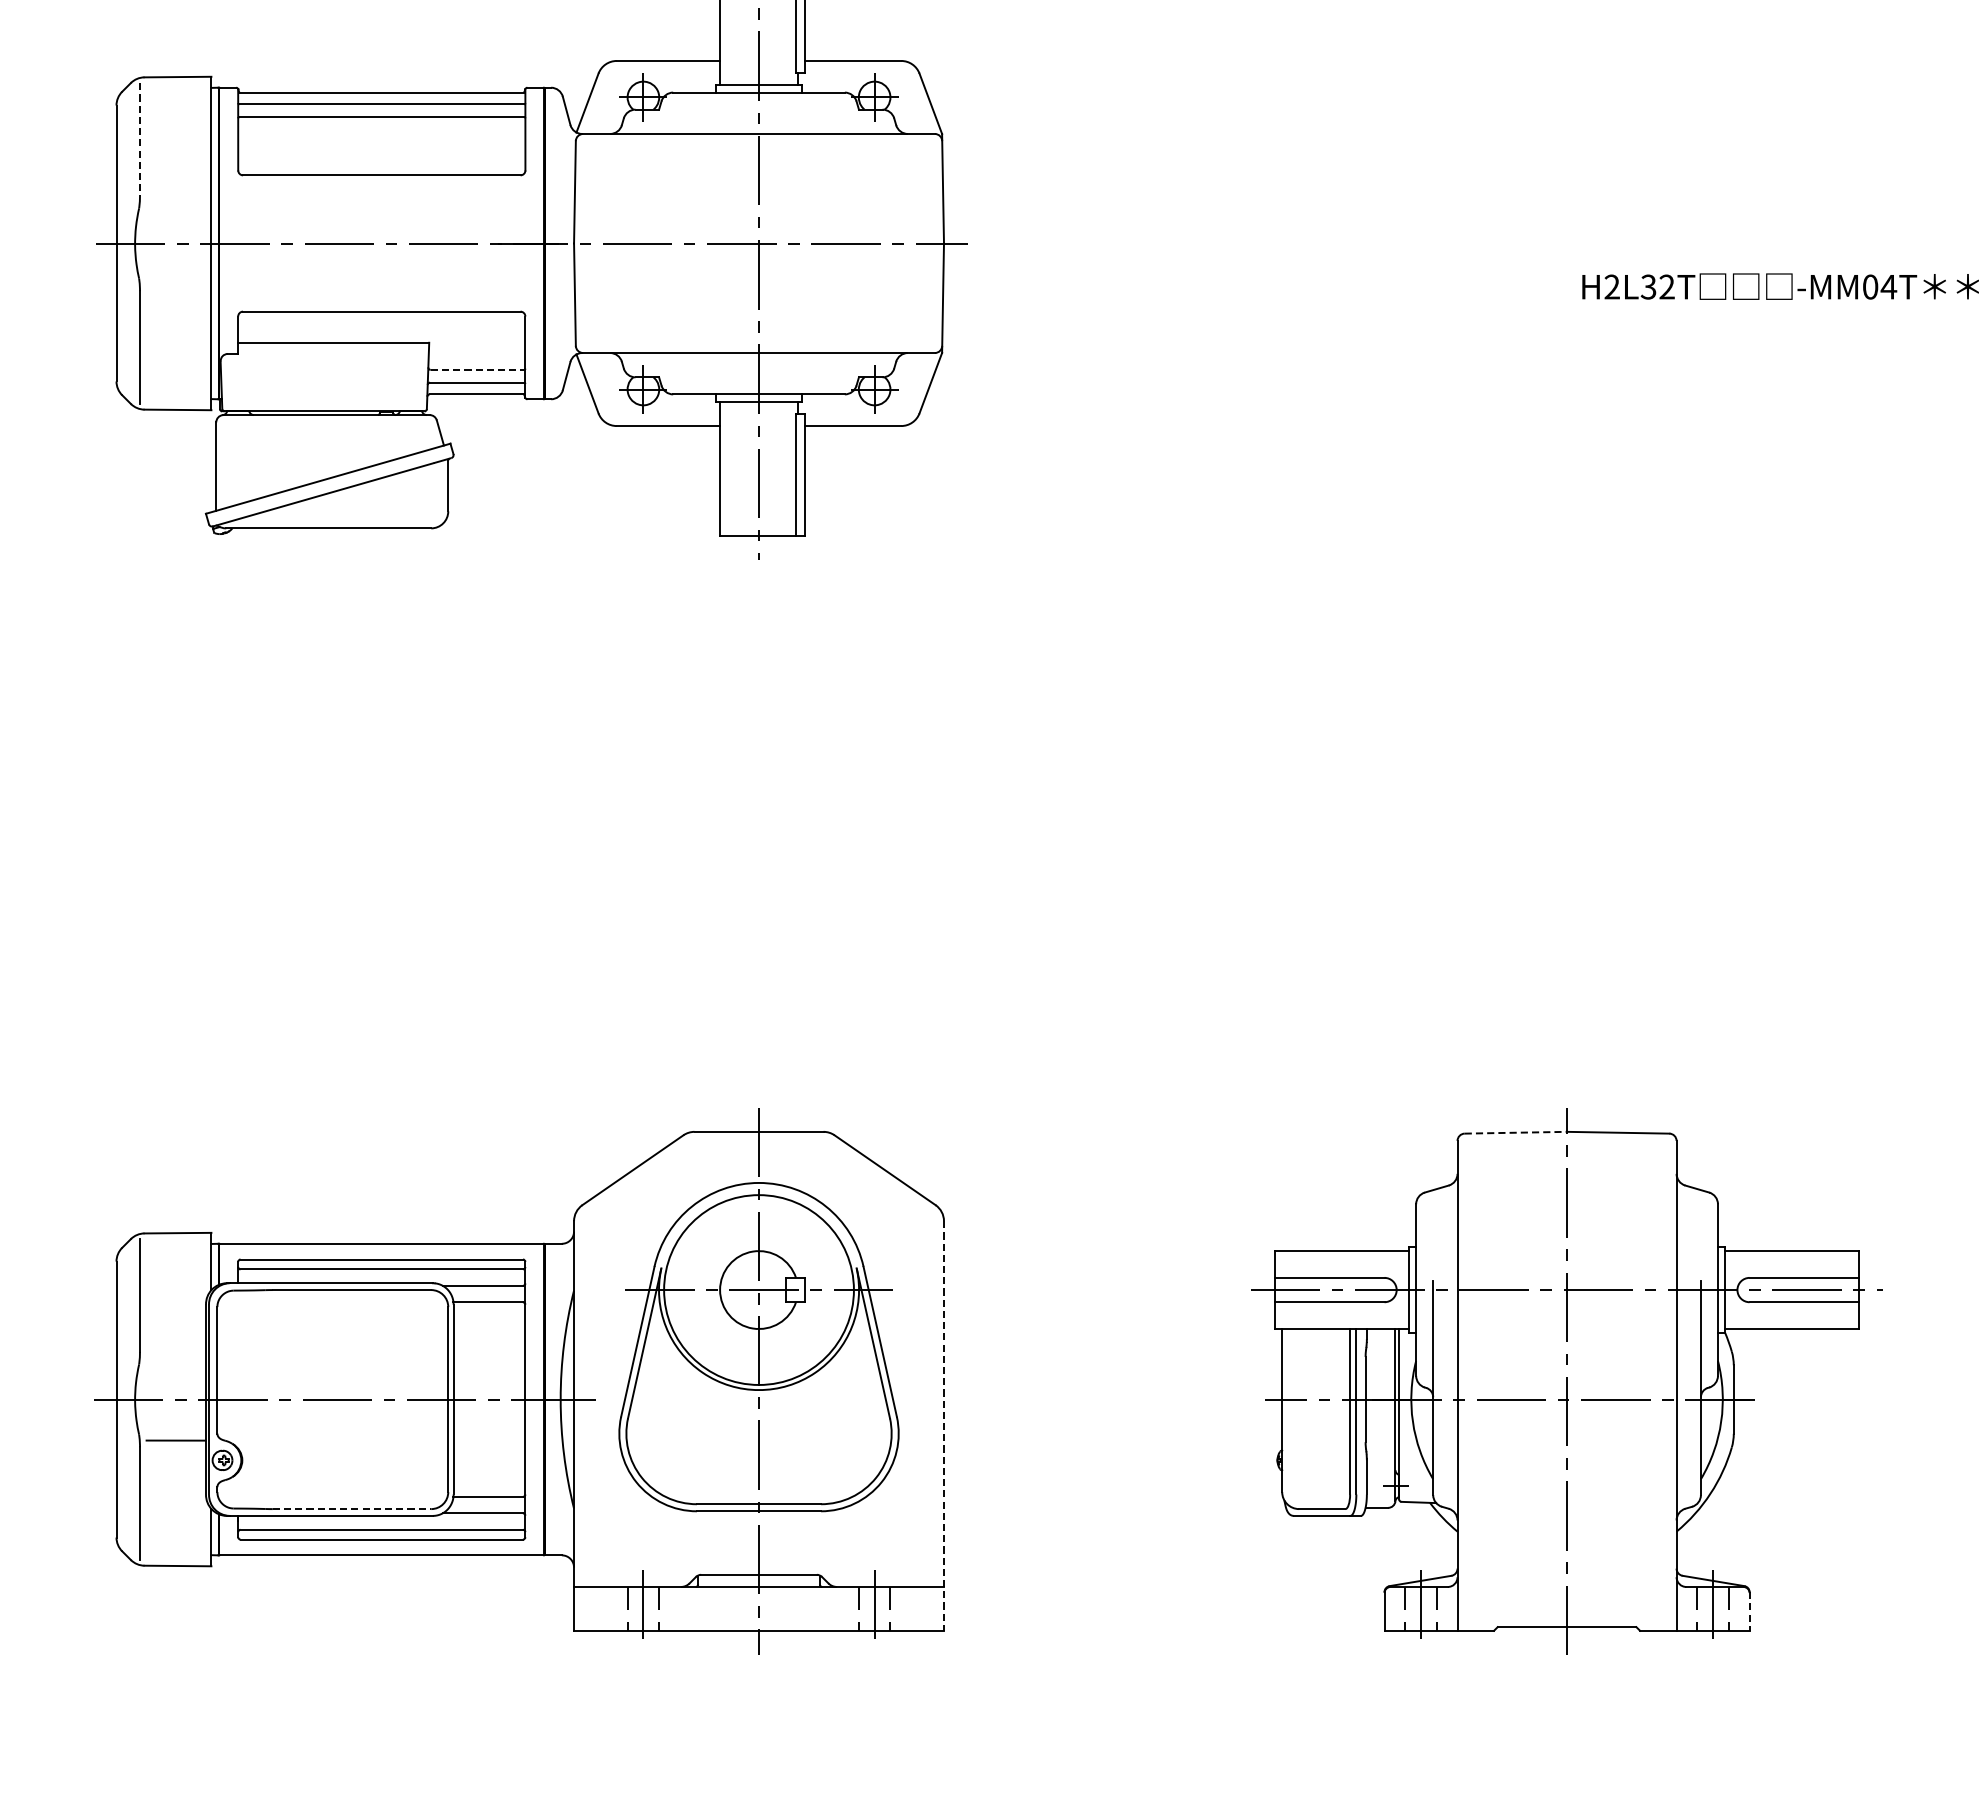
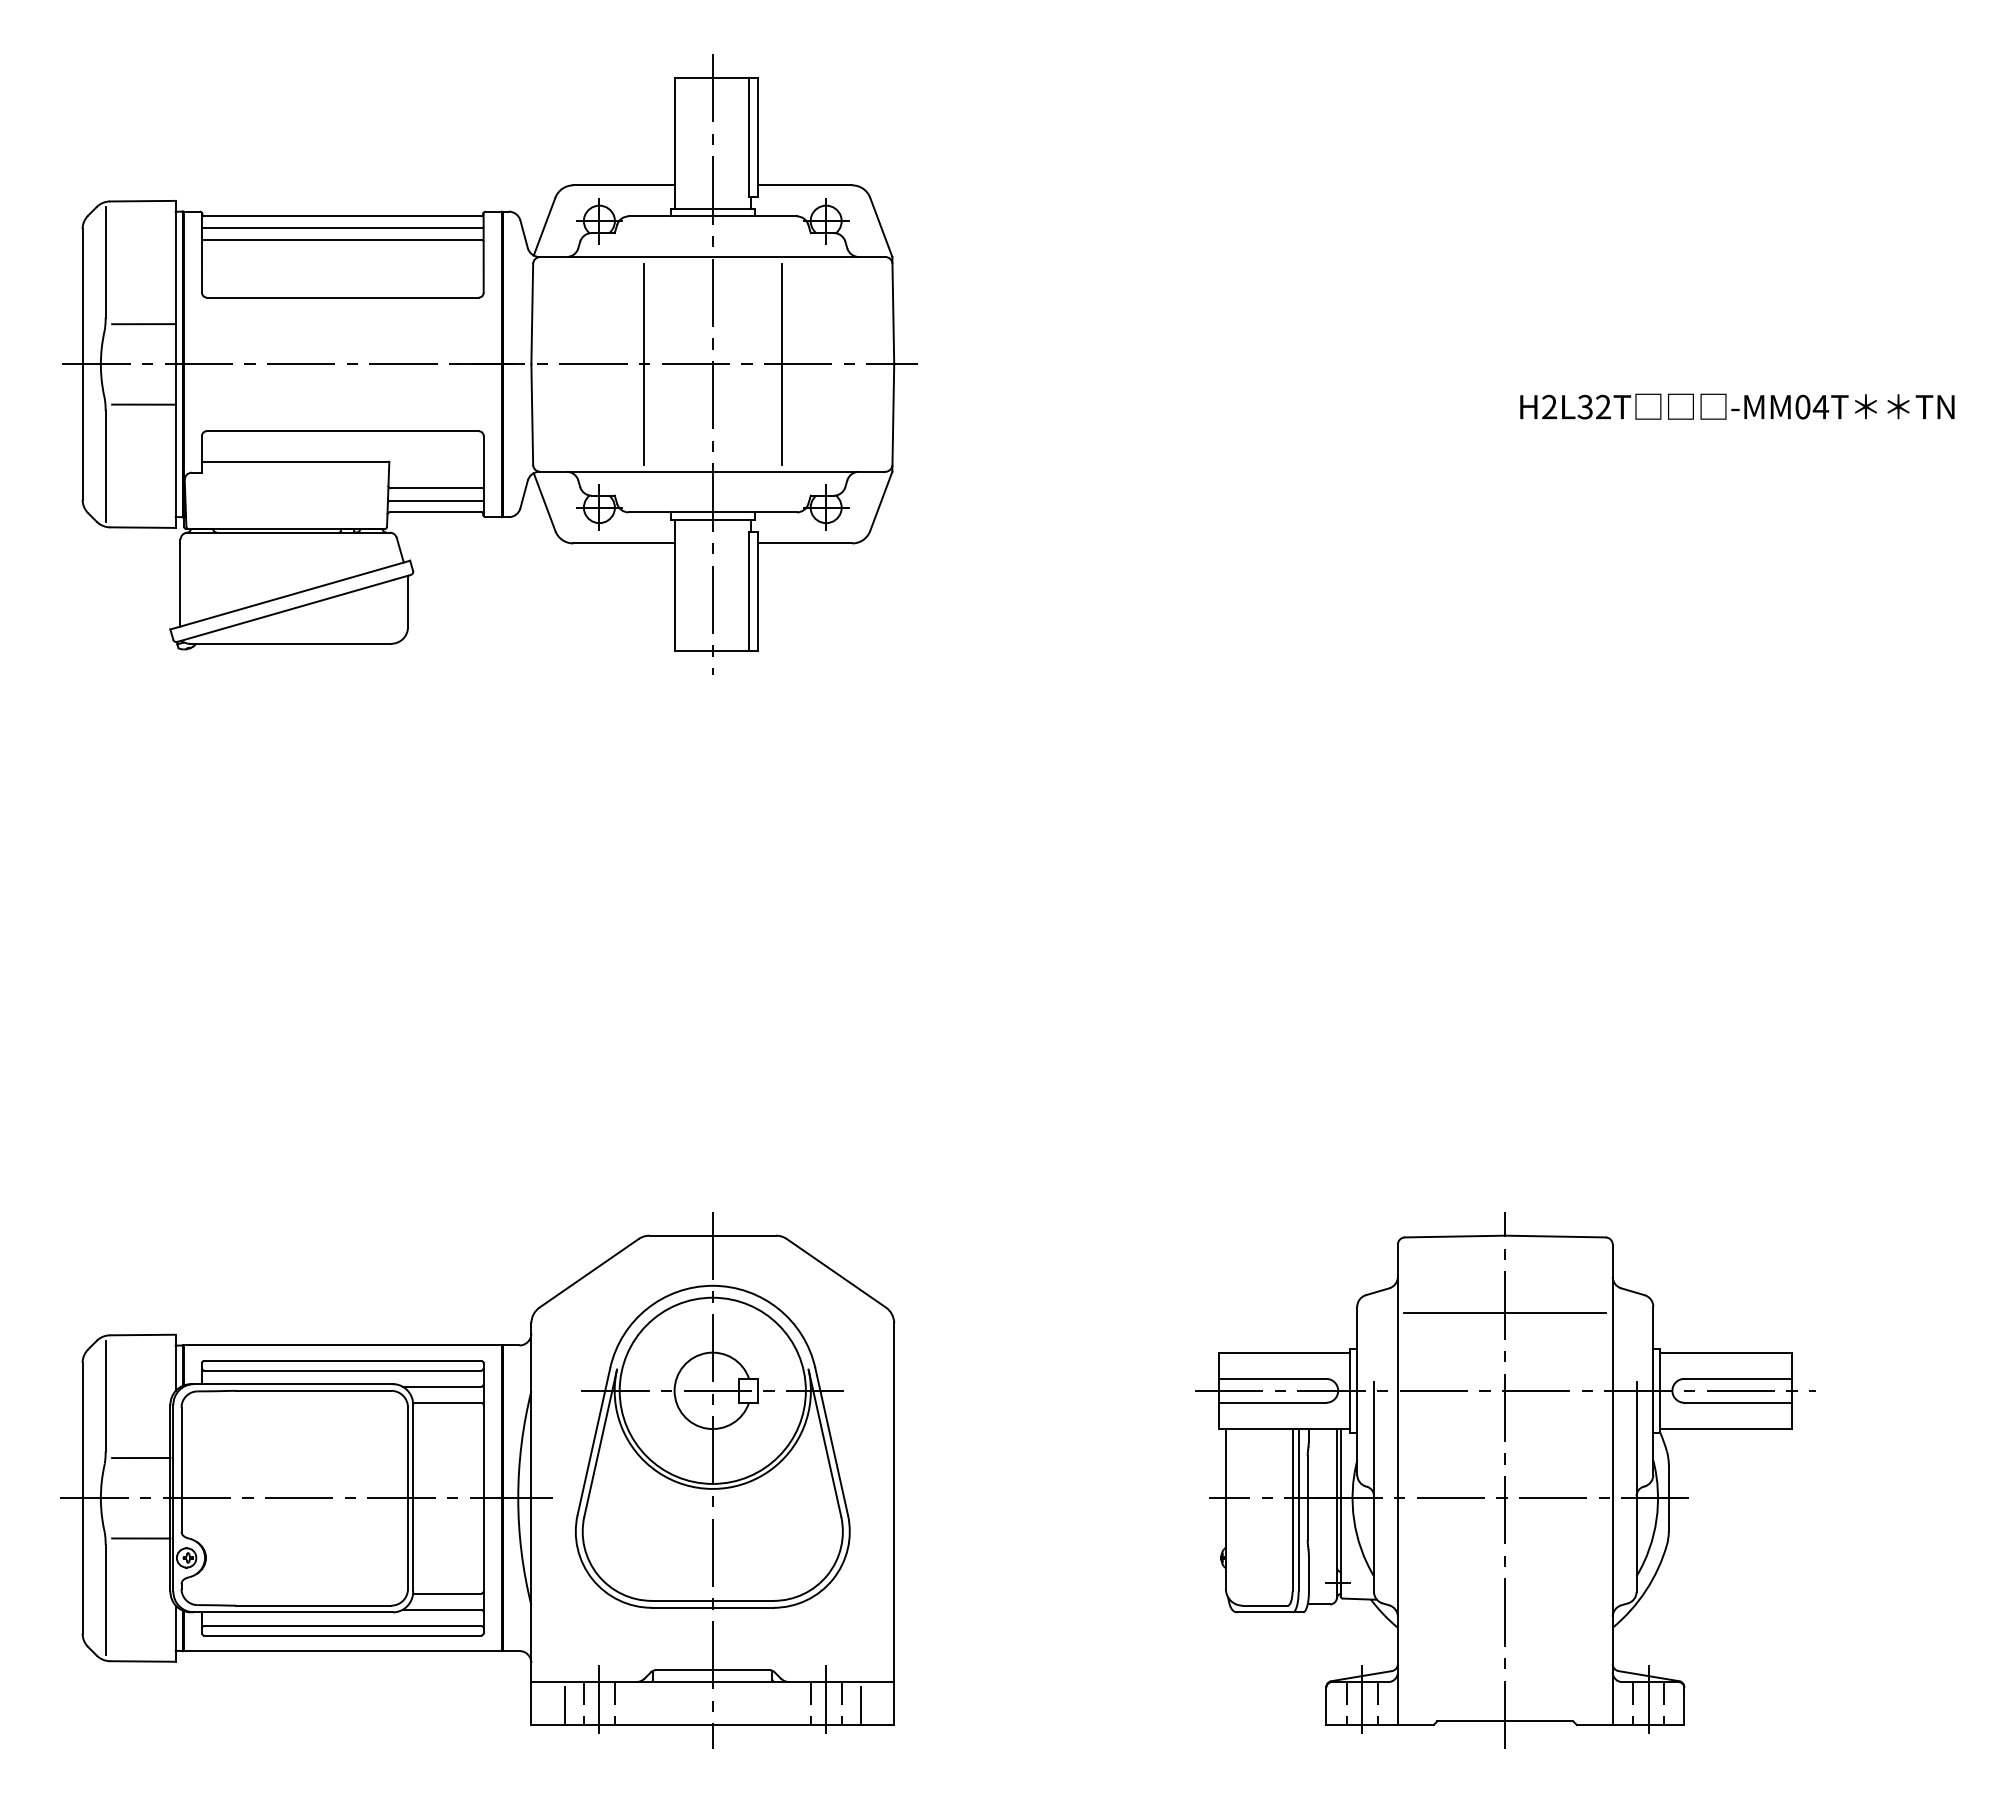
line: (139, 139) -> (105, 262), dashed -> solid
line: (178, 202) -> (143, 324), added
line: (688, 243) -> (643, 364), added
line: (830, 243) -> (782, 364), added
line: (178, 284) -> (143, 404), added
line: (477, 370) -> (436, 488), dashed -> solid
line: (1516, 1132) -> (1455, 1236), dashed -> solid
line: (1567, 1211) -> (1505, 1313), added
line: (176, 1358) -> (141, 1457), added
line: (944, 1426) -> (894, 1524), dashed -> solid
line: (351, 1508) -> (313, 1605), dashed -> solid
line: (607, 1611) -> (564, 1706), added
line: (909, 1611) -> (860, 1706), added
line: (1749, 1611) -> (1684, 1706), dashed -> solid

